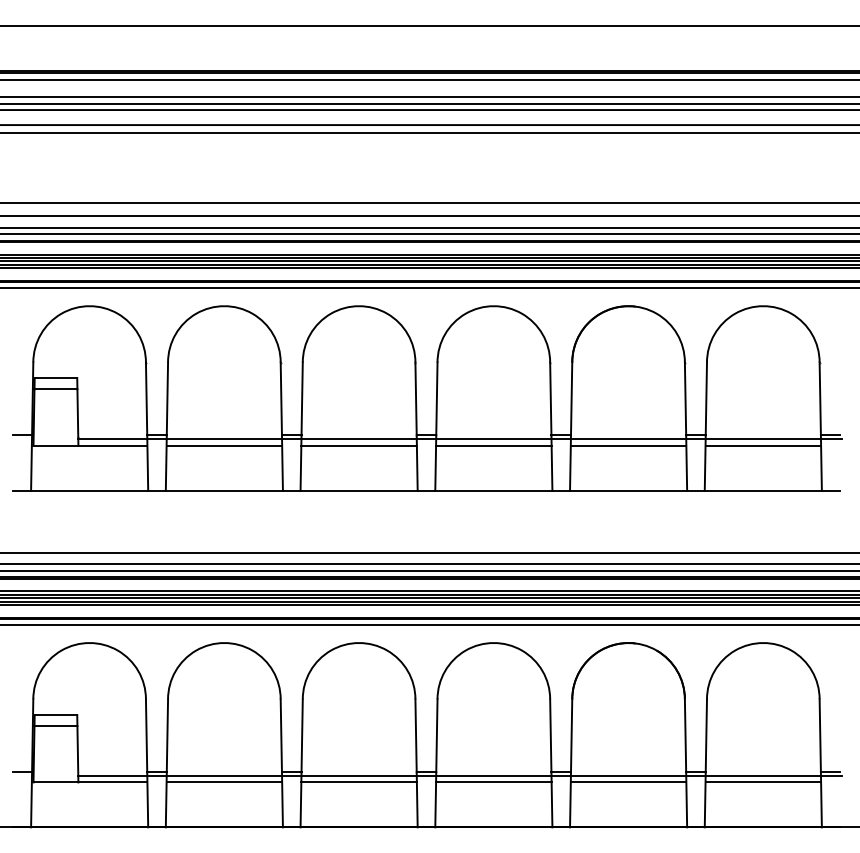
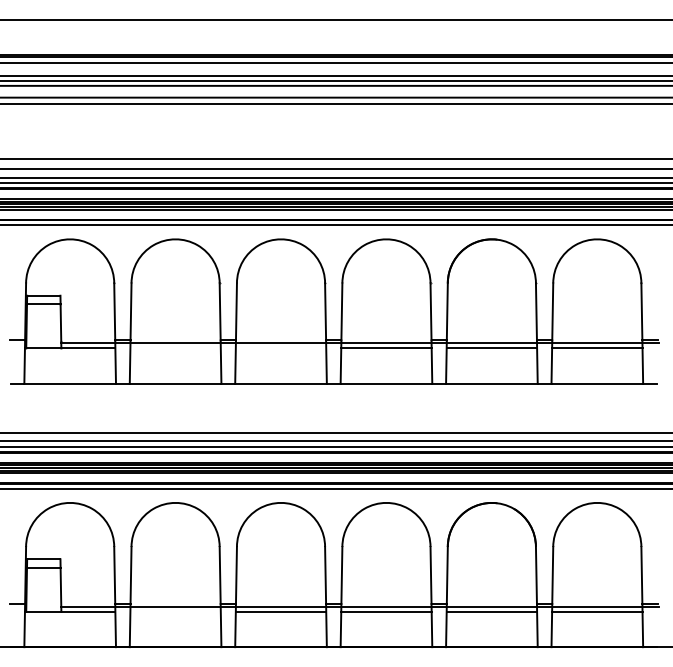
line: (224, 445) -> (175, 348), removed
line: (358, 445) -> (280, 348), removed
line: (224, 782) -> (175, 612), removed

